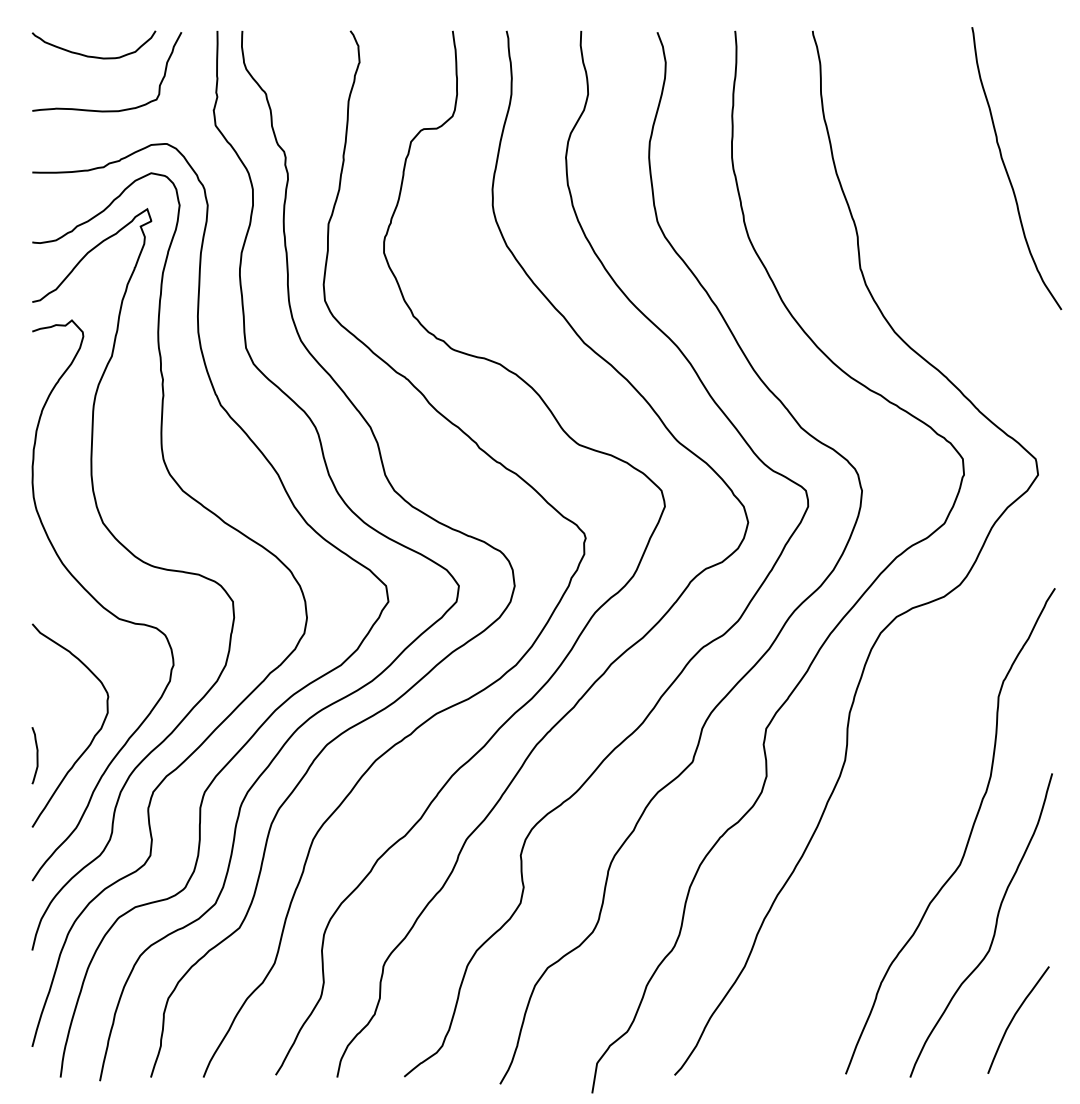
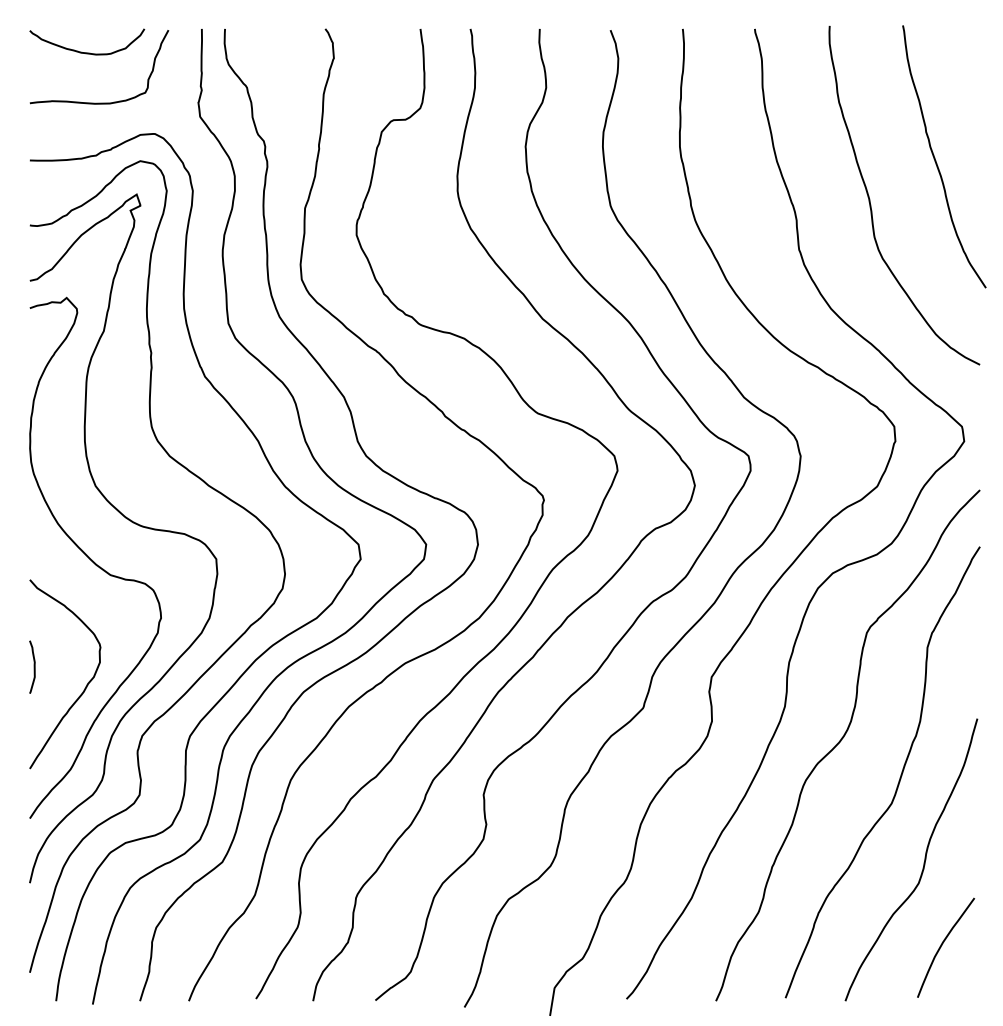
curve: (938, 219) -> (871, 204), added
curve: (36, 754) -> (33, 666), moved
curve: (906, 797) -> (841, 741), added

